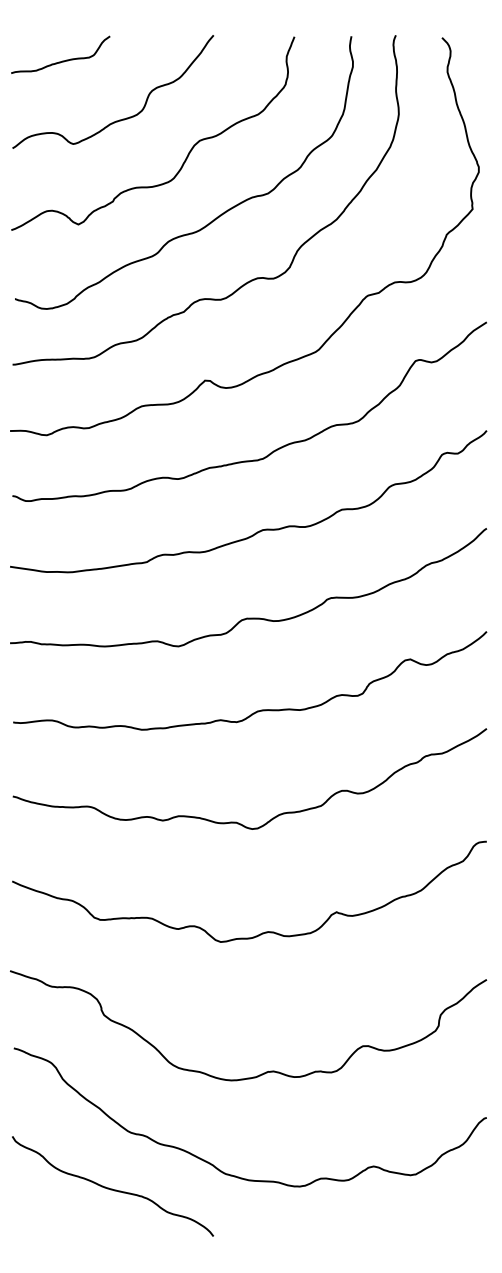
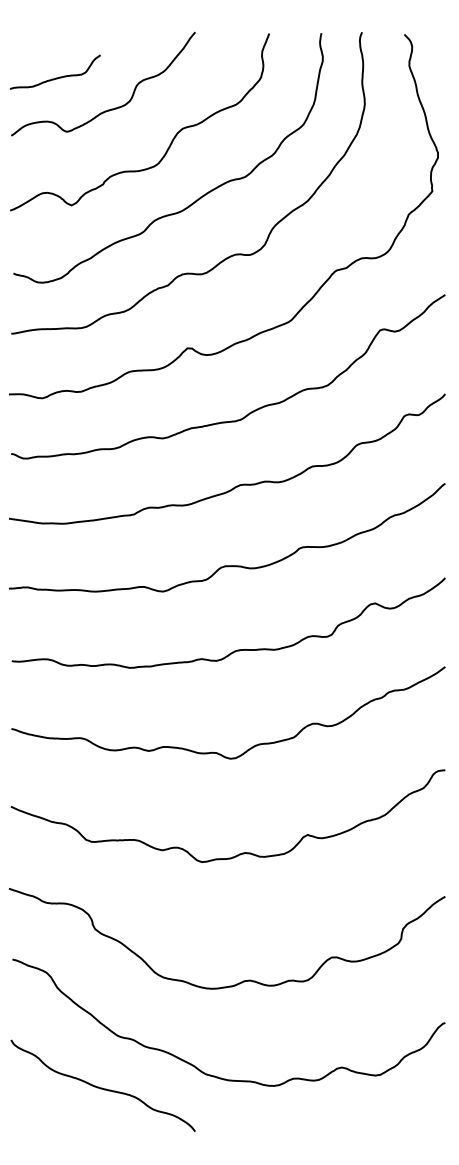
curve: (60, 60) -> (55, 77), moved

